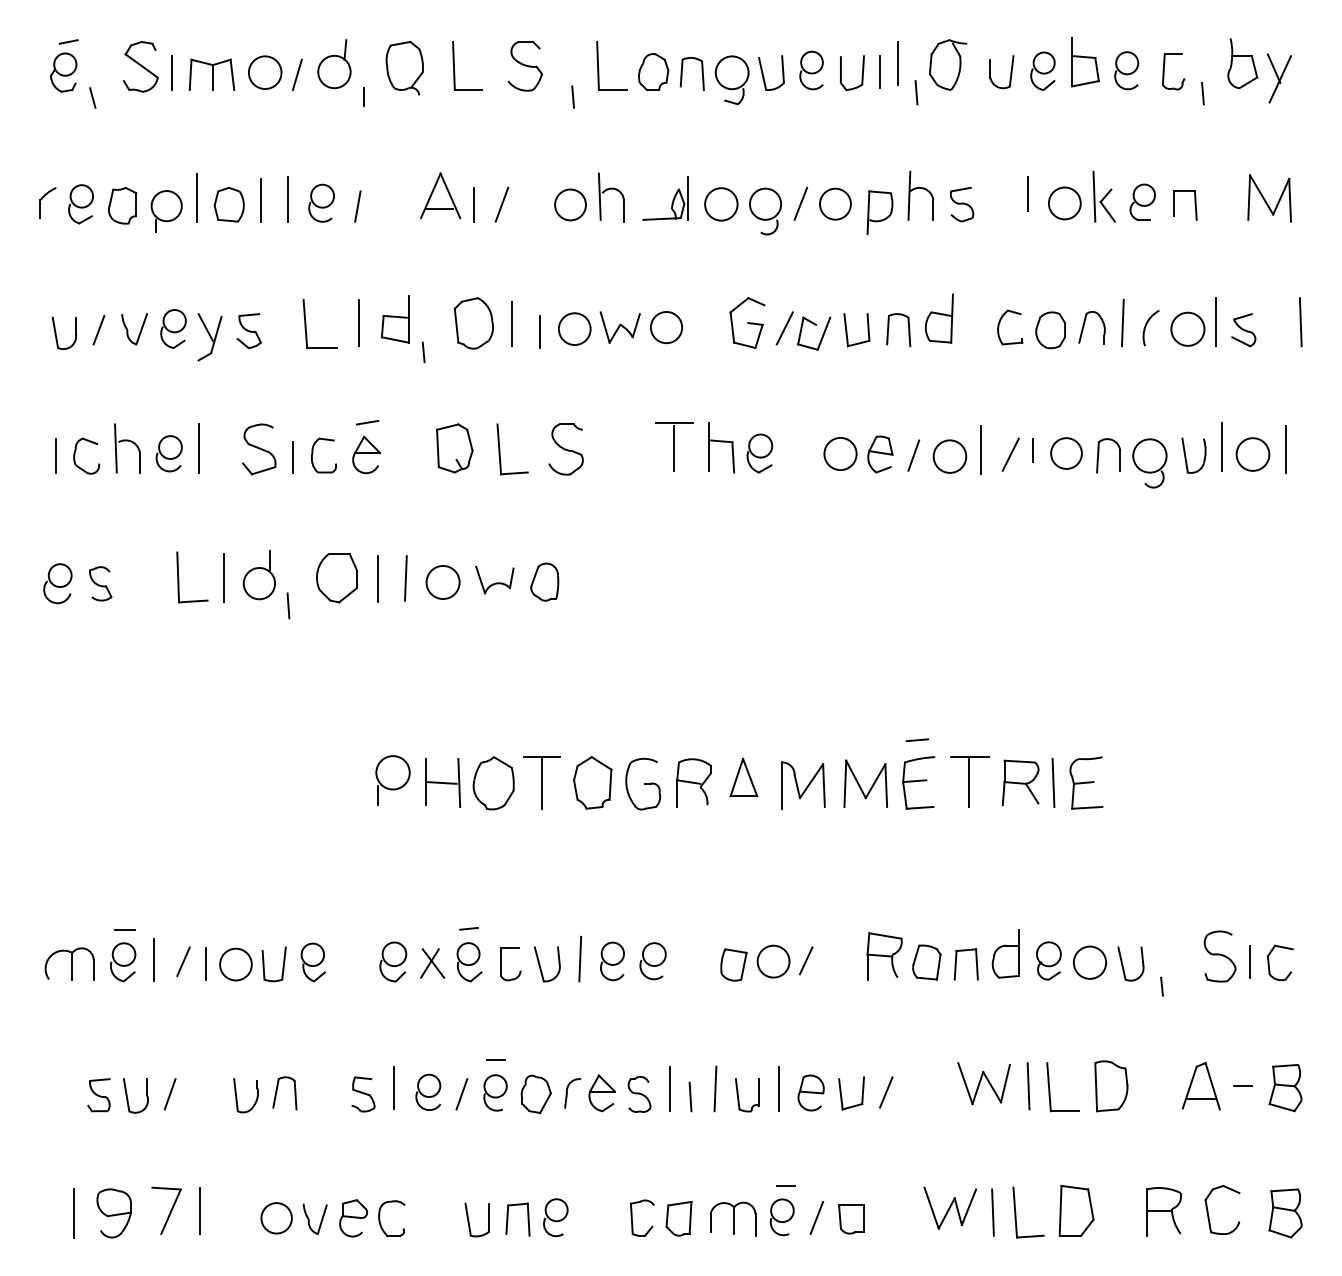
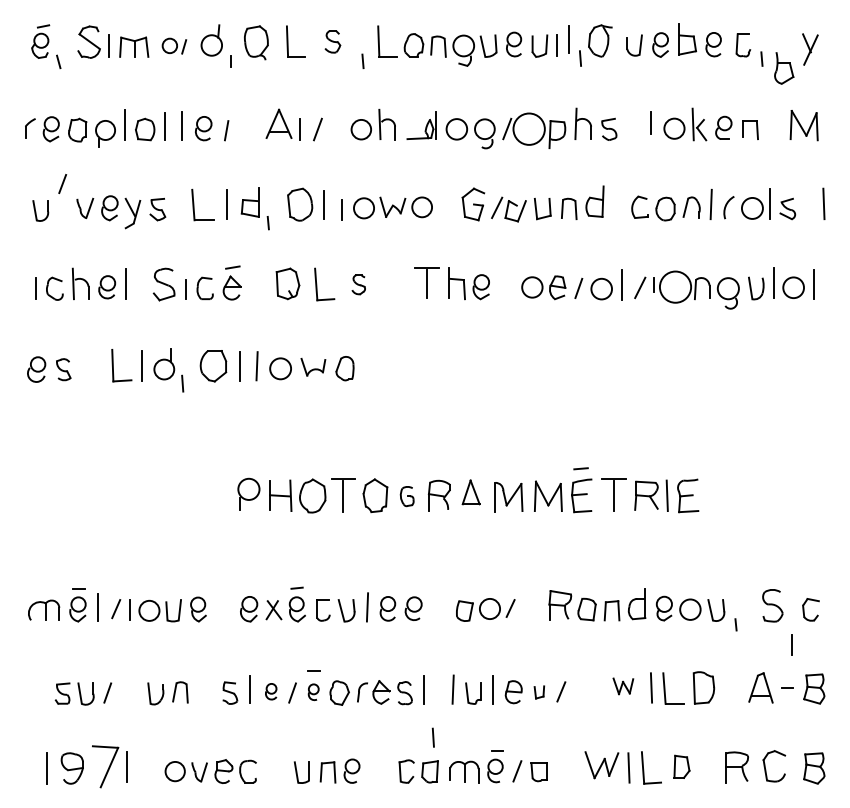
part: (1243, 64) -> (784, 68), moved
part: (524, 65) -> (332, 41), size x0.7
part: (275, 72) -> (174, 45), size x0.7
circle: (834, 204) -> (528, 129), size x1.6
line: (98, 329) -> (62, 183), moved
part: (566, 449) -> (358, 284), size x0.6
circle: (1066, 452) -> (675, 286), size x1.6
part: (641, 784) -> (406, 496), size x0.6
line: (1249, 960) -> (791, 644), moved
part: (984, 1083) -> (623, 686), size x0.6
part: (427, 1091) -> (270, 691), size x0.7
part: (494, 1093) -> (313, 692), size x0.7
part: (851, 1093) -> (539, 692), size x0.6
line: (689, 1096) -> (432, 737), moved
part: (166, 1210) -> (105, 766), size x1.4
part: (1075, 1210) -> (681, 766), size x0.7

